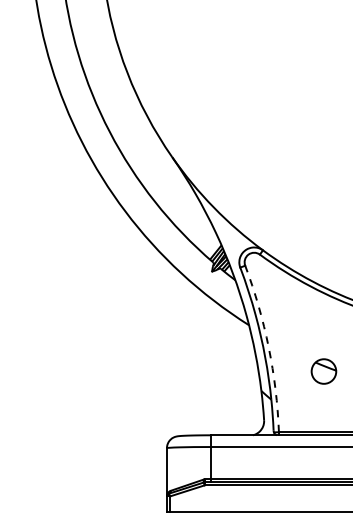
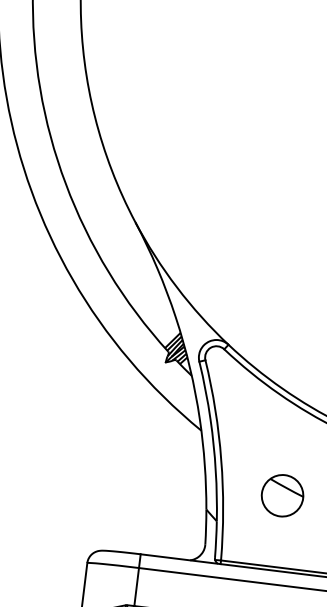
arc: (268, 347) -> (220, 459), dashed -> solid
part: (323, 371) -> (282, 495), size x1.43

